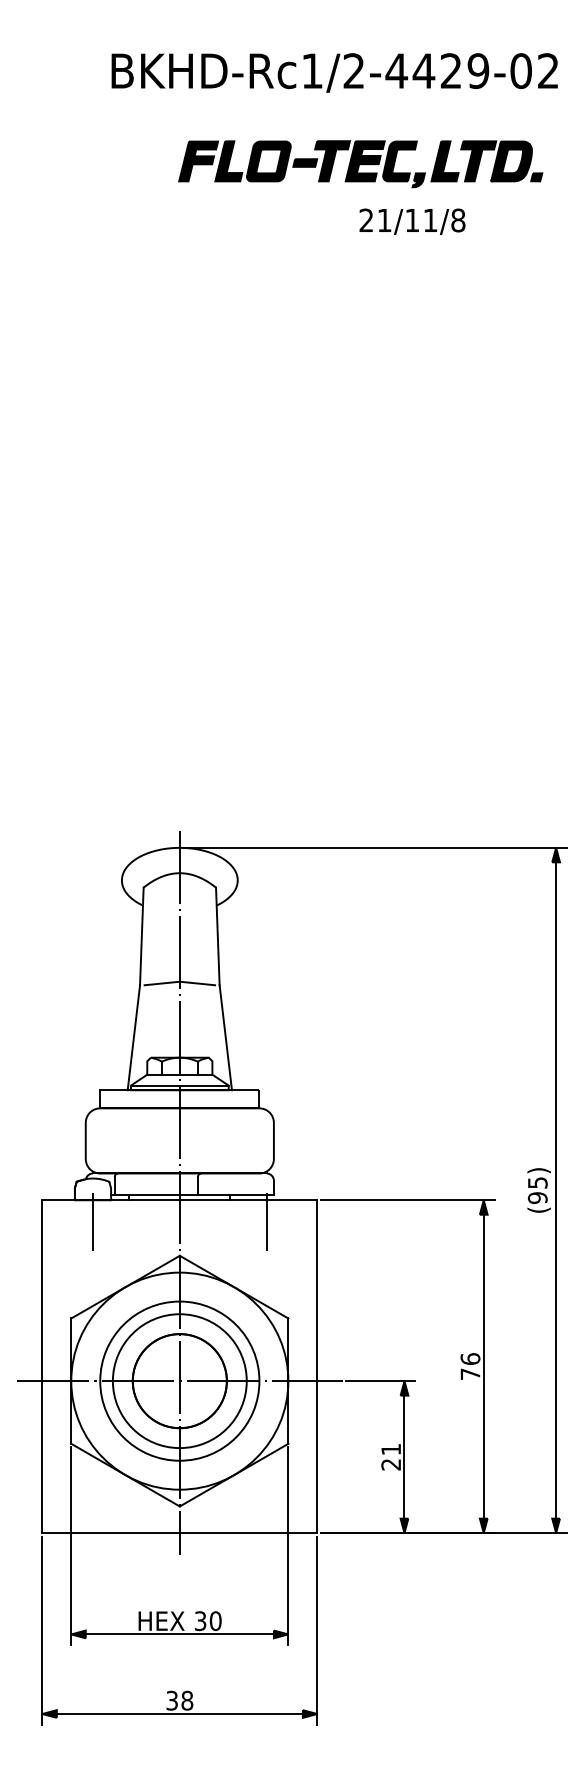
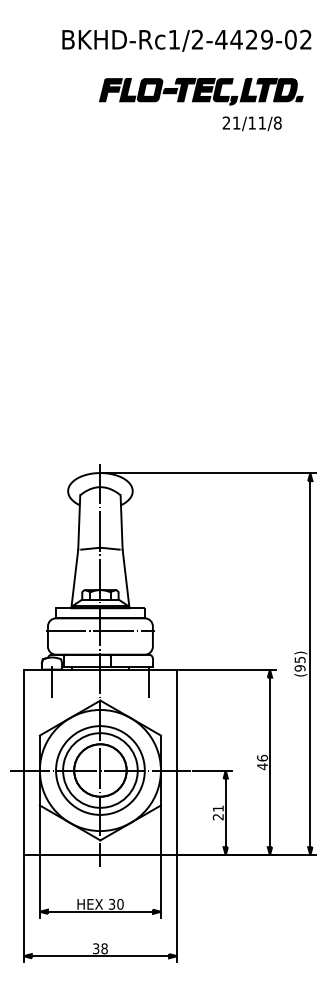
part: (411, 221) -> (251, 123), moved
line: (178, 1131) -> (99, 631), added
text: (470, 1373) -> (262, 766), 76 -> 46

